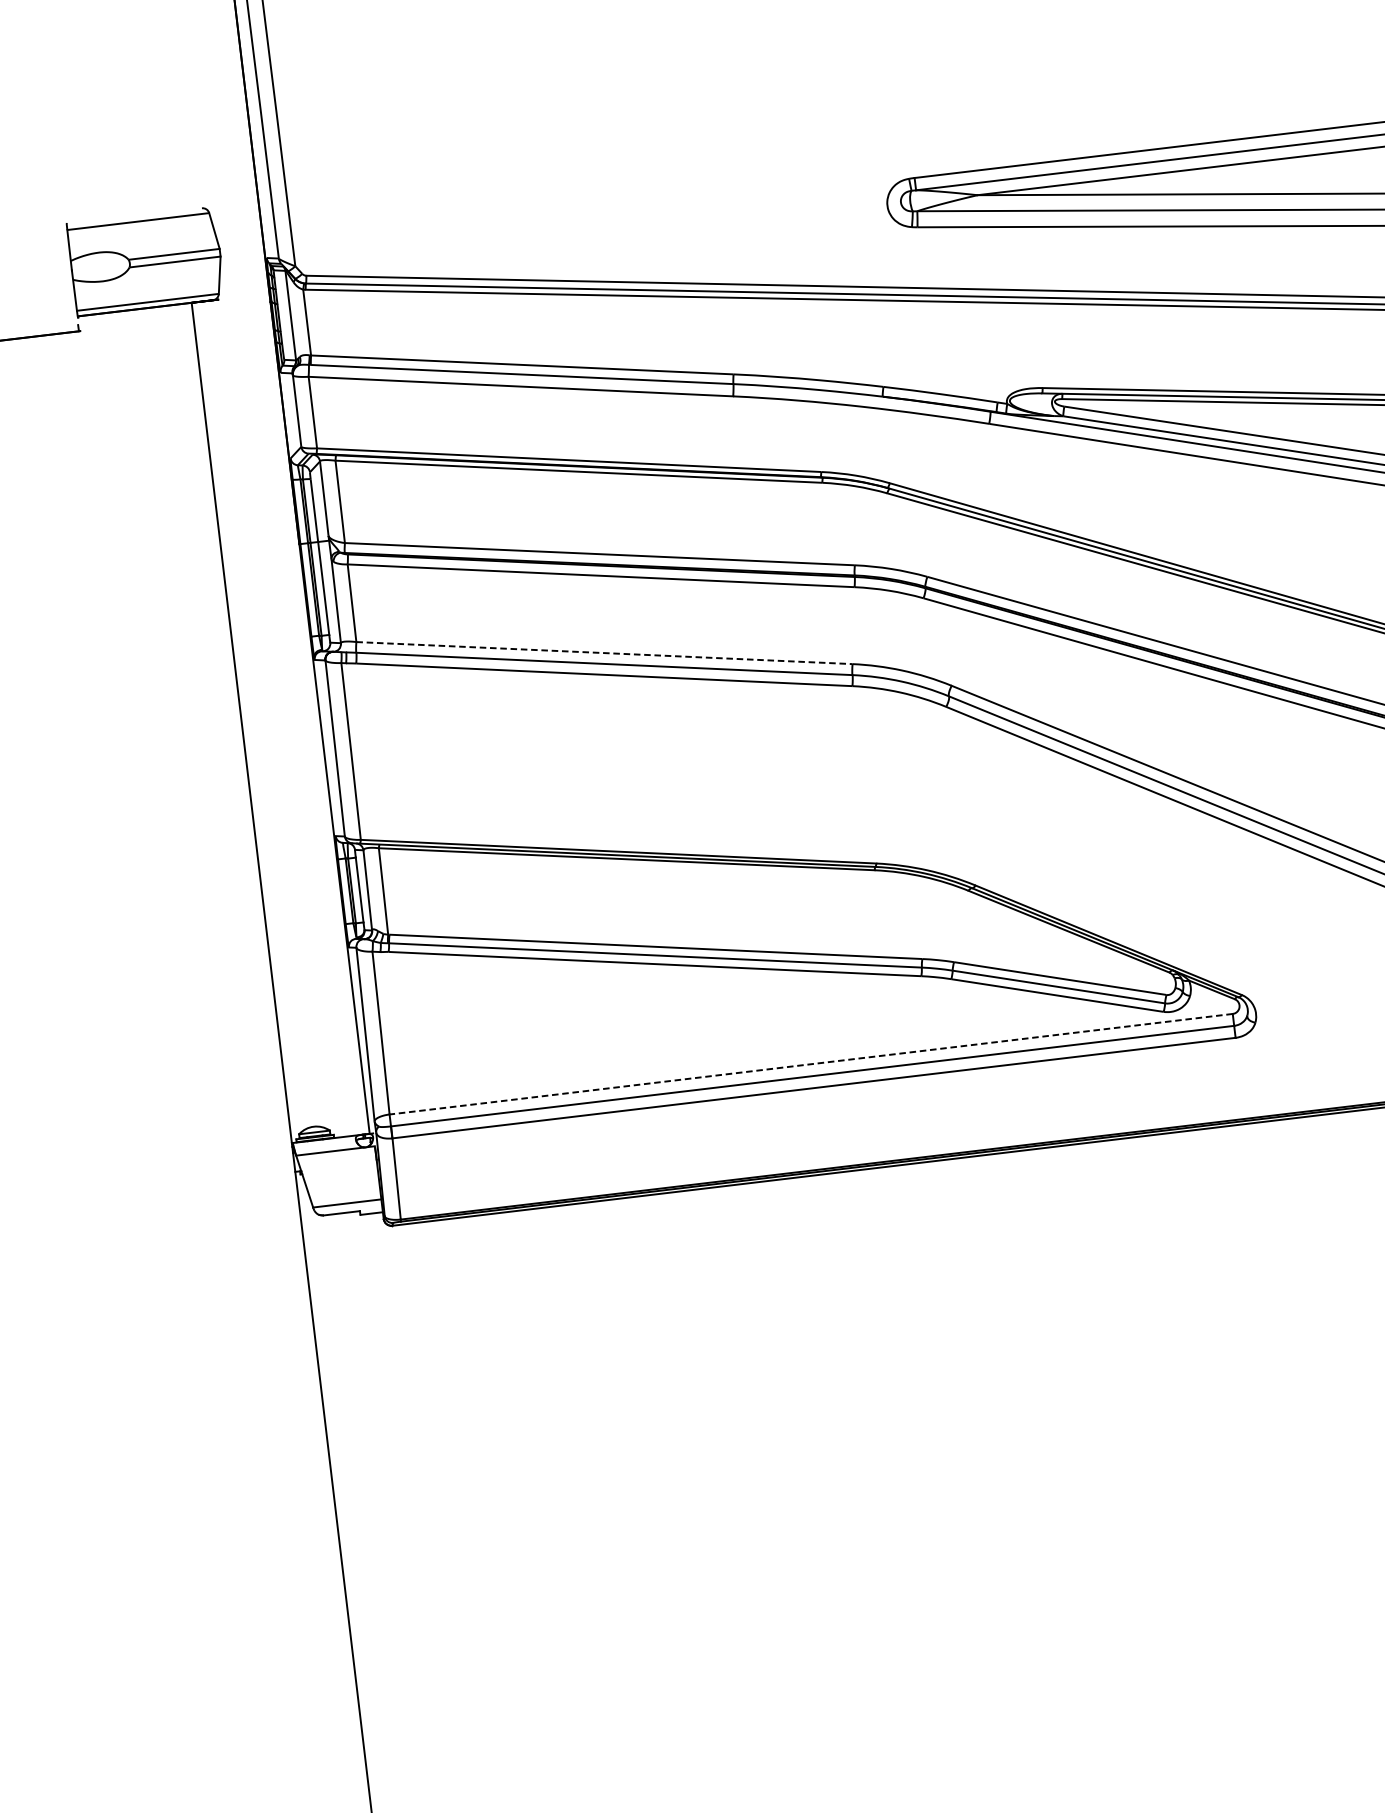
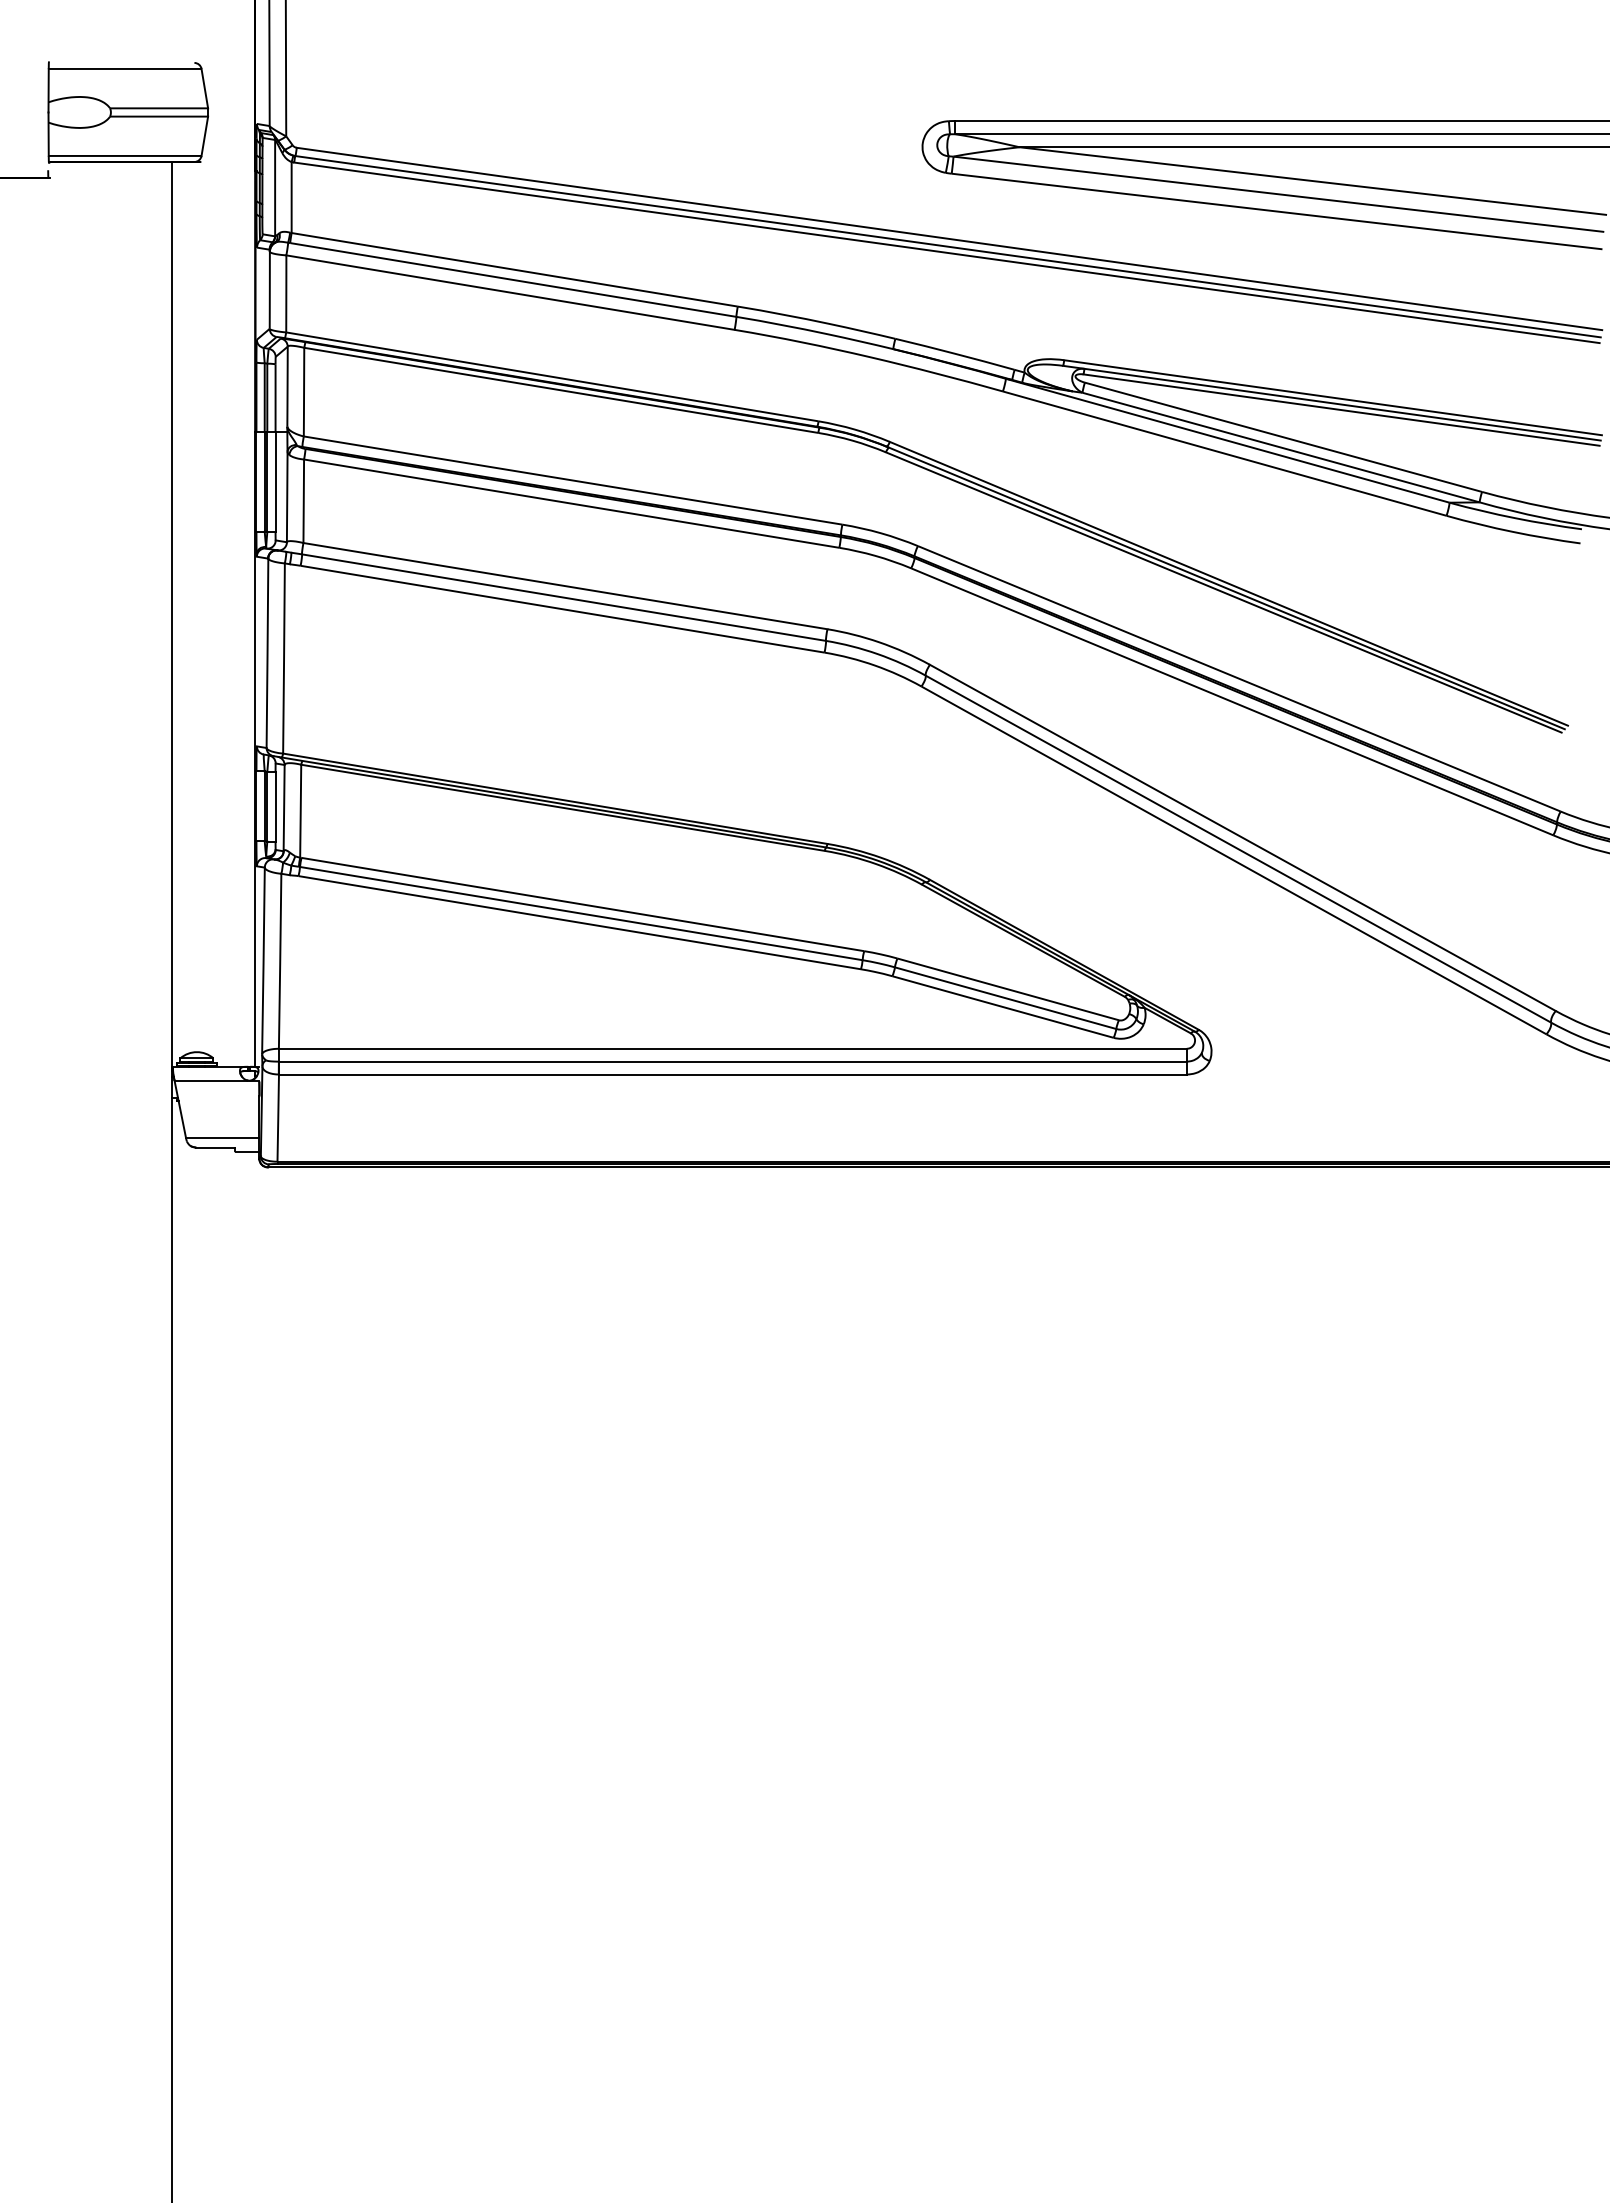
line: (604, 653) -> (565, 586), dashed -> solid
line: (810, 1064) -> (732, 1048), dashed -> solid

